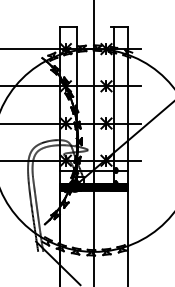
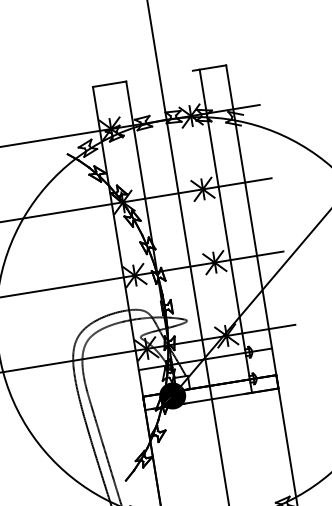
fill: (93, 187) -> (209, 392), removed

